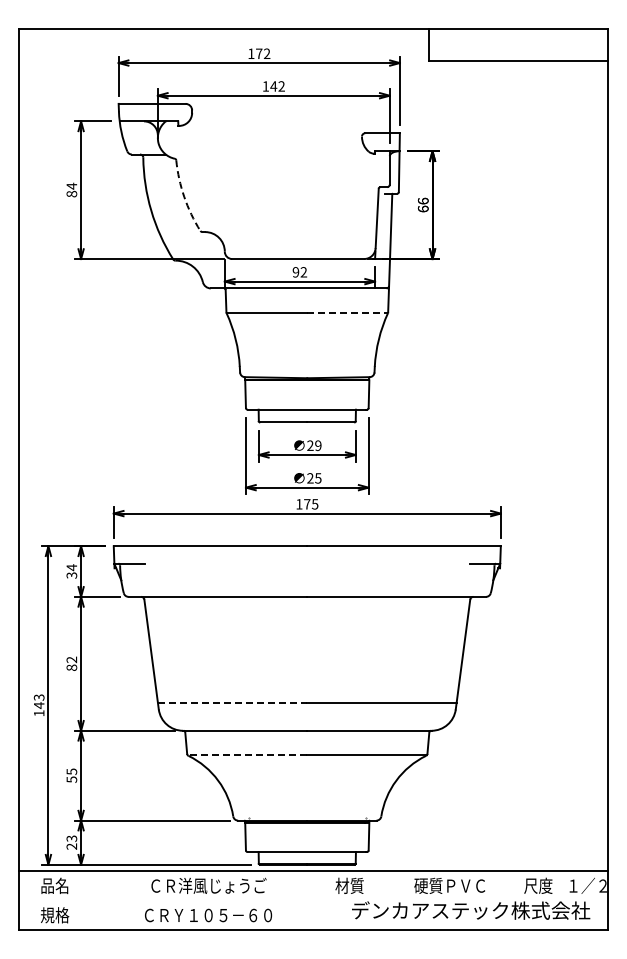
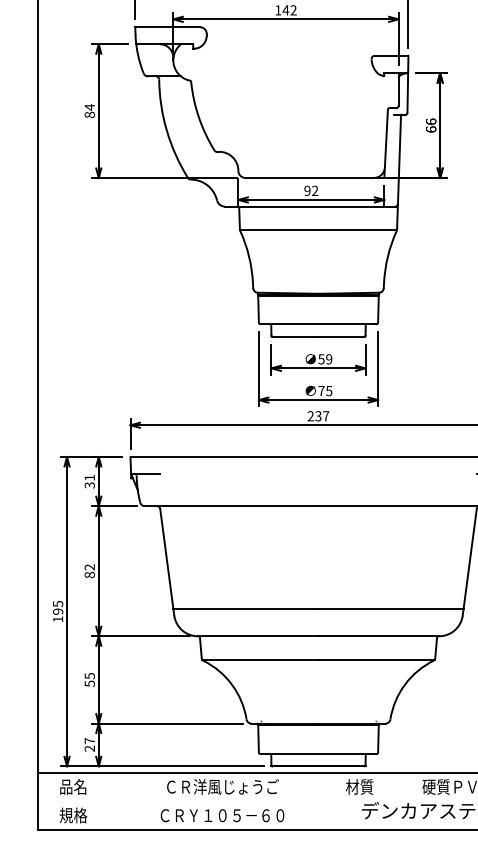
arc: (184, 196) -> (199, 117), dashed -> solid
line: (348, 312) -> (358, 229), dashed -> solid
text: (310, 445) -> (321, 359), 29 -> 59
text: (310, 478) -> (321, 391), 25 -> 75
text: (307, 504) -> (318, 416), 175 -> 237
text: (71, 567) -> (89, 477), 34 -> 31
text: (38, 701) -> (57, 607), 143 -> 195
line: (232, 703) -> (245, 609), dashed -> solid
line: (246, 755) -> (259, 660), dashed -> solid
text: (71, 838) -> (89, 740), 23 -> 27

